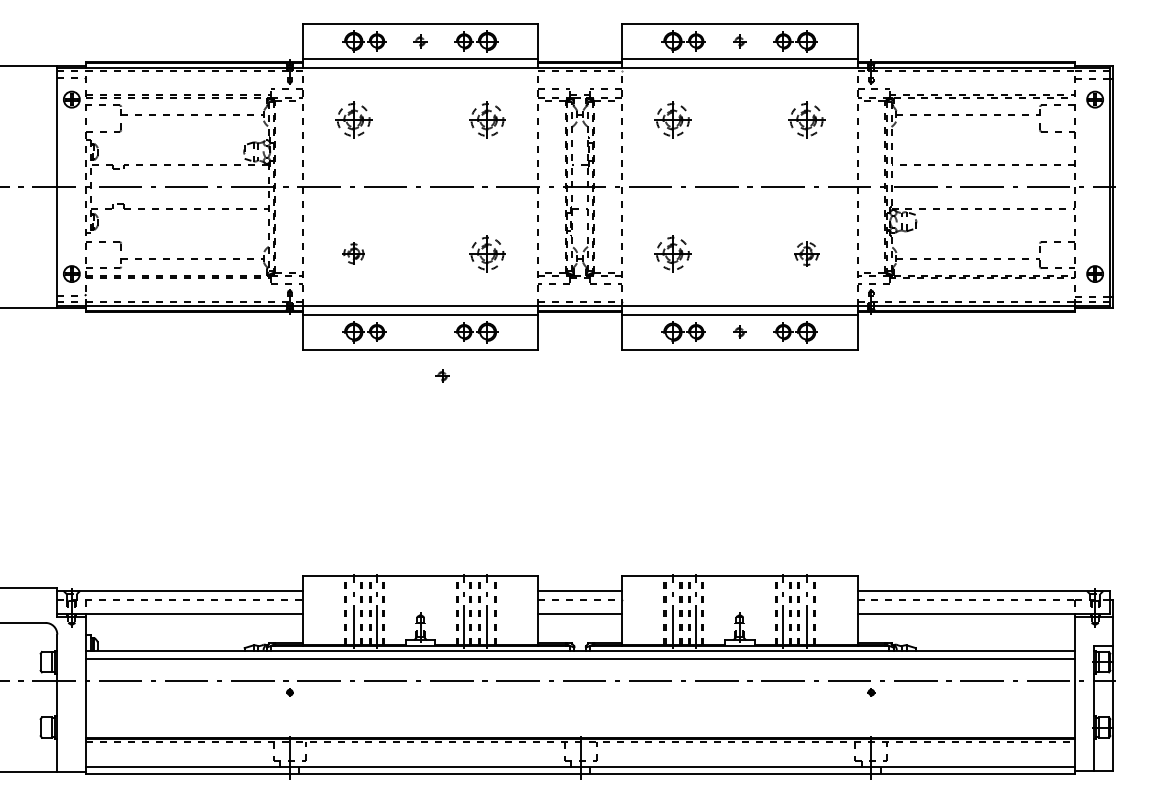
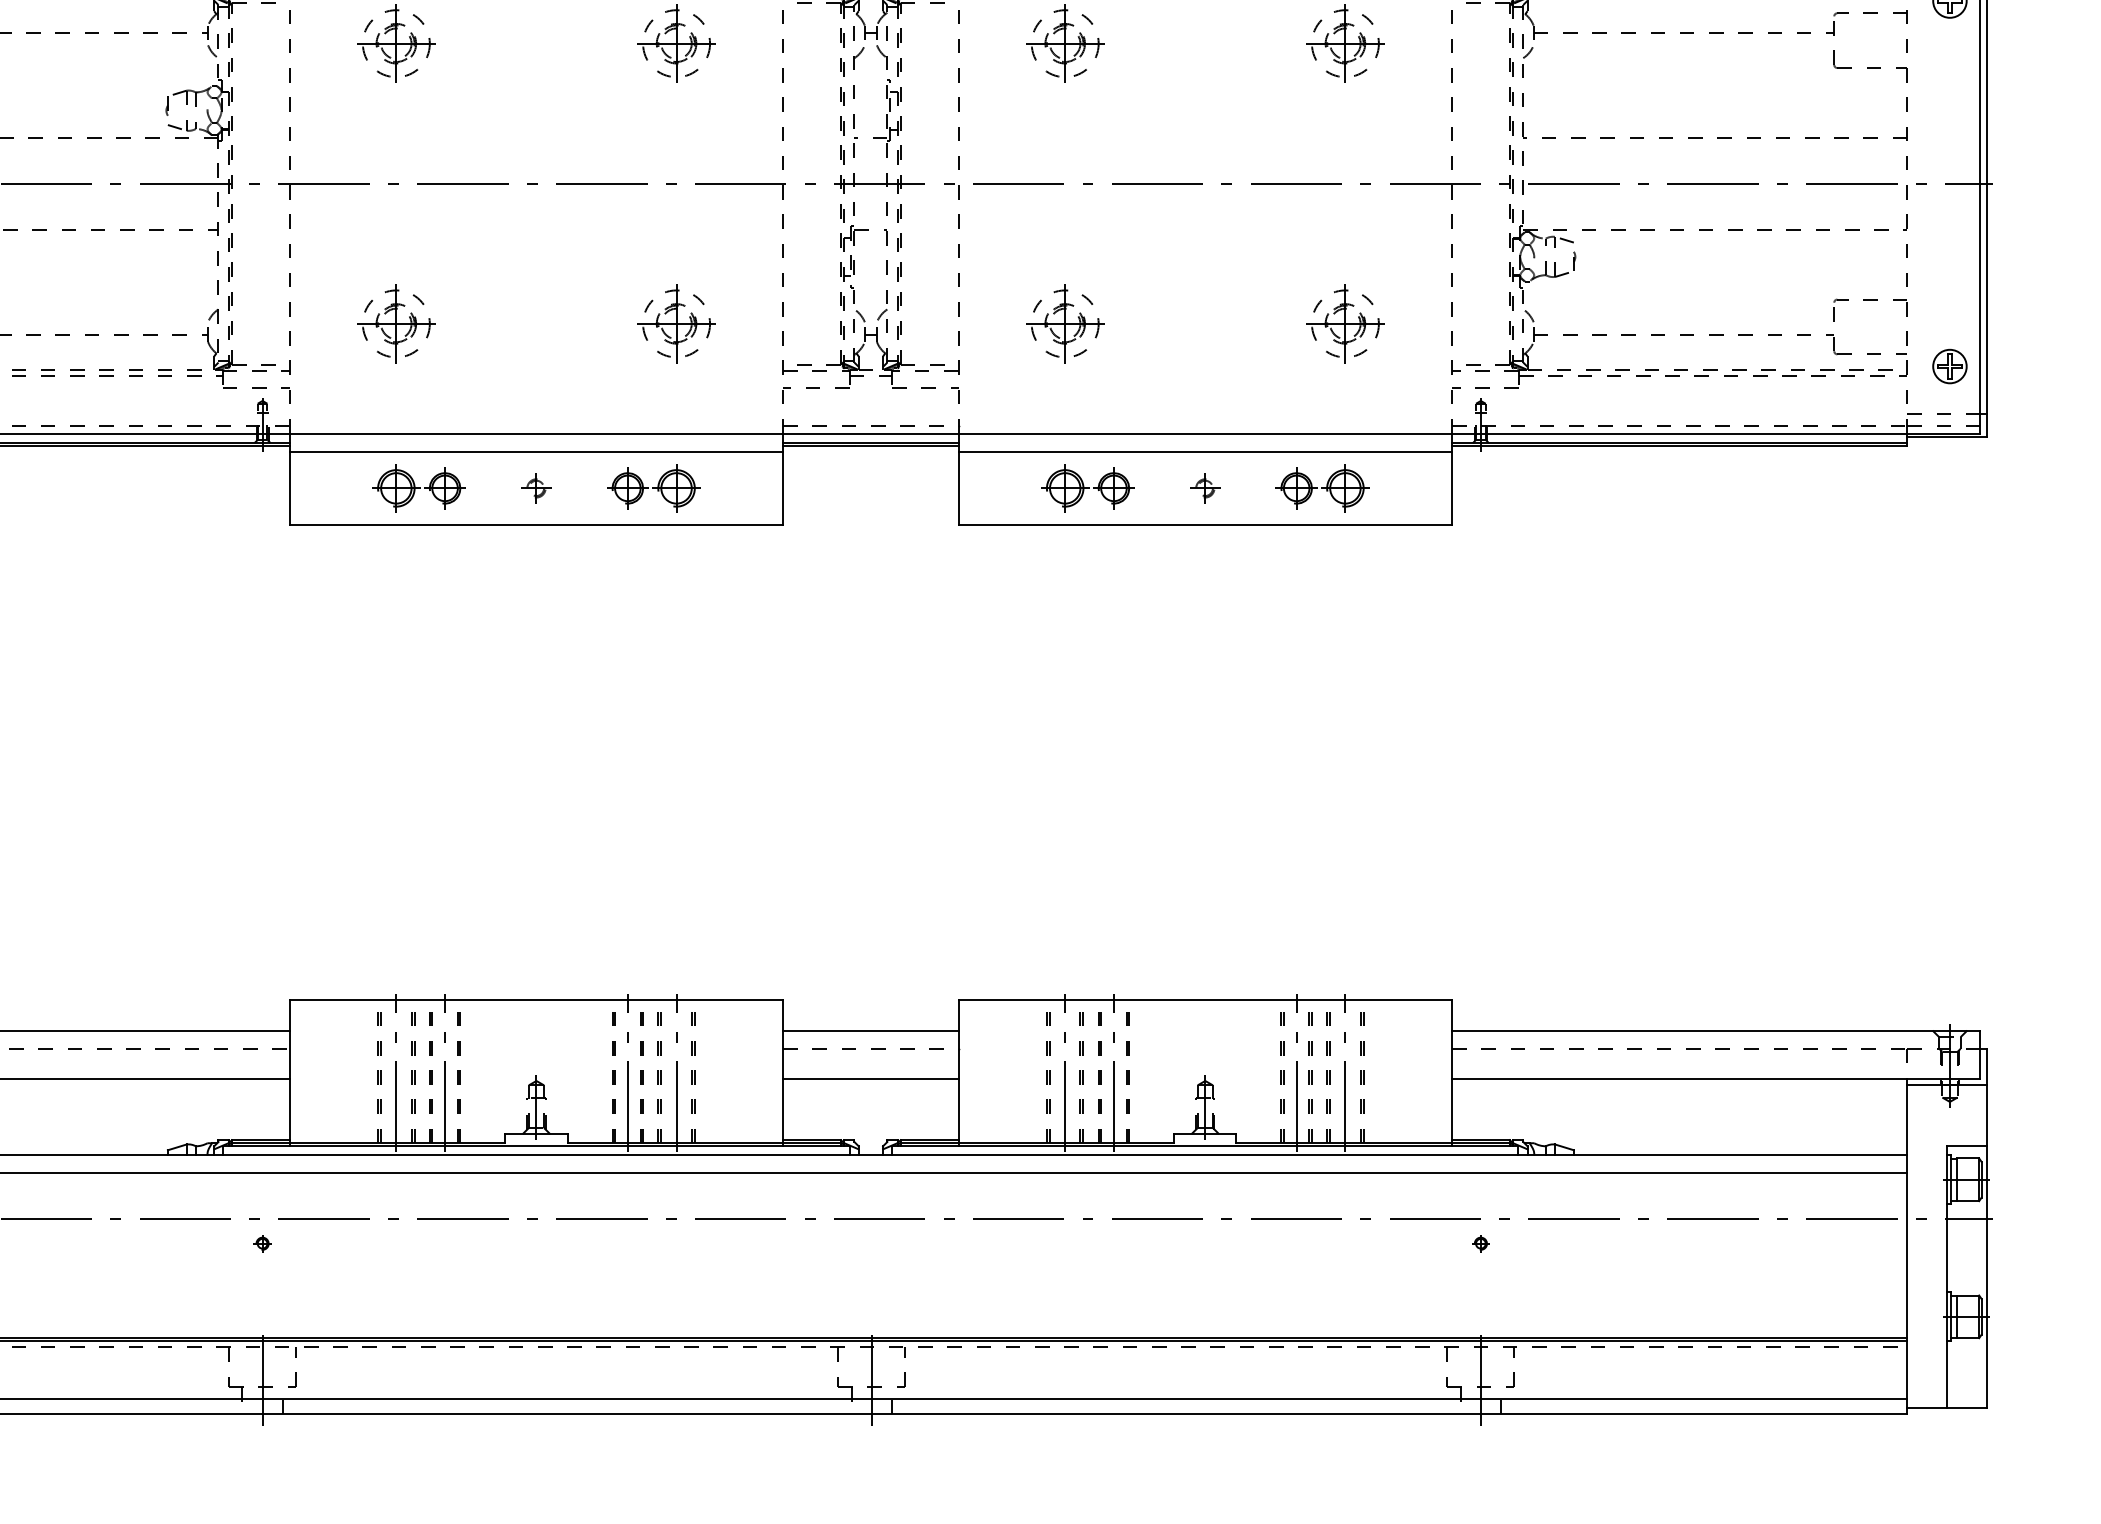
part: (353, 253) -> (395, 323), size x1.67
part: (806, 253) -> (1345, 323), size x1.43
part: (442, 375) -> (536, 486), moved

